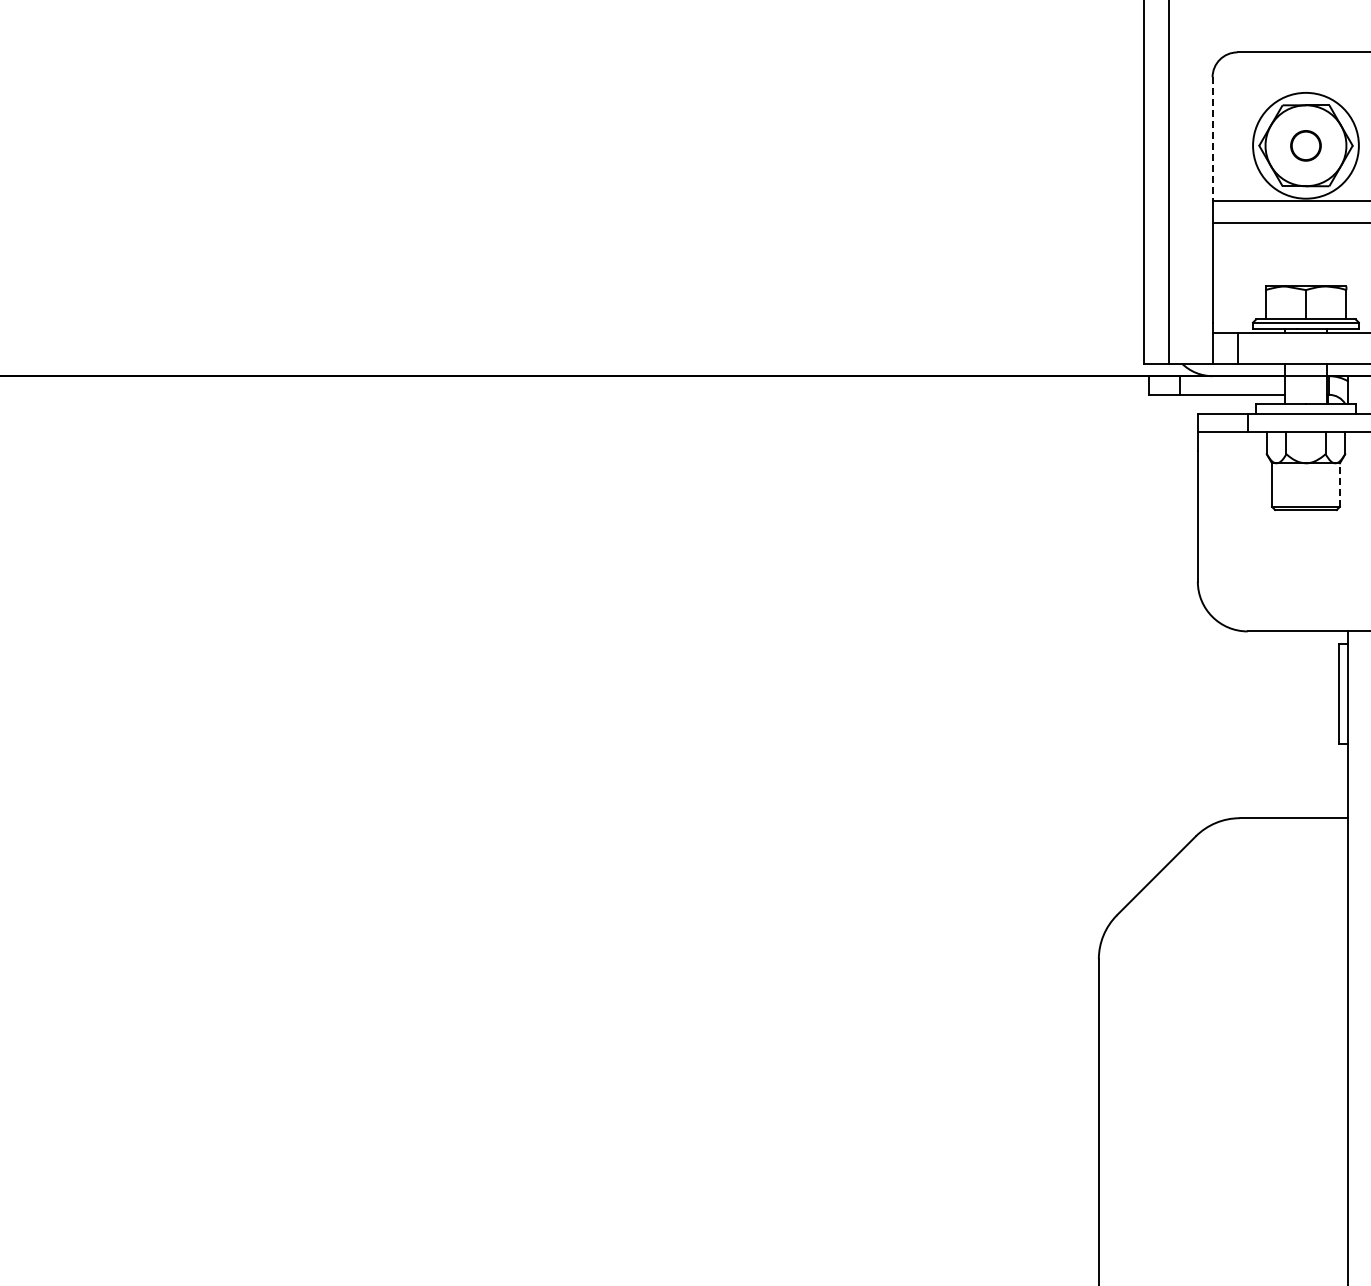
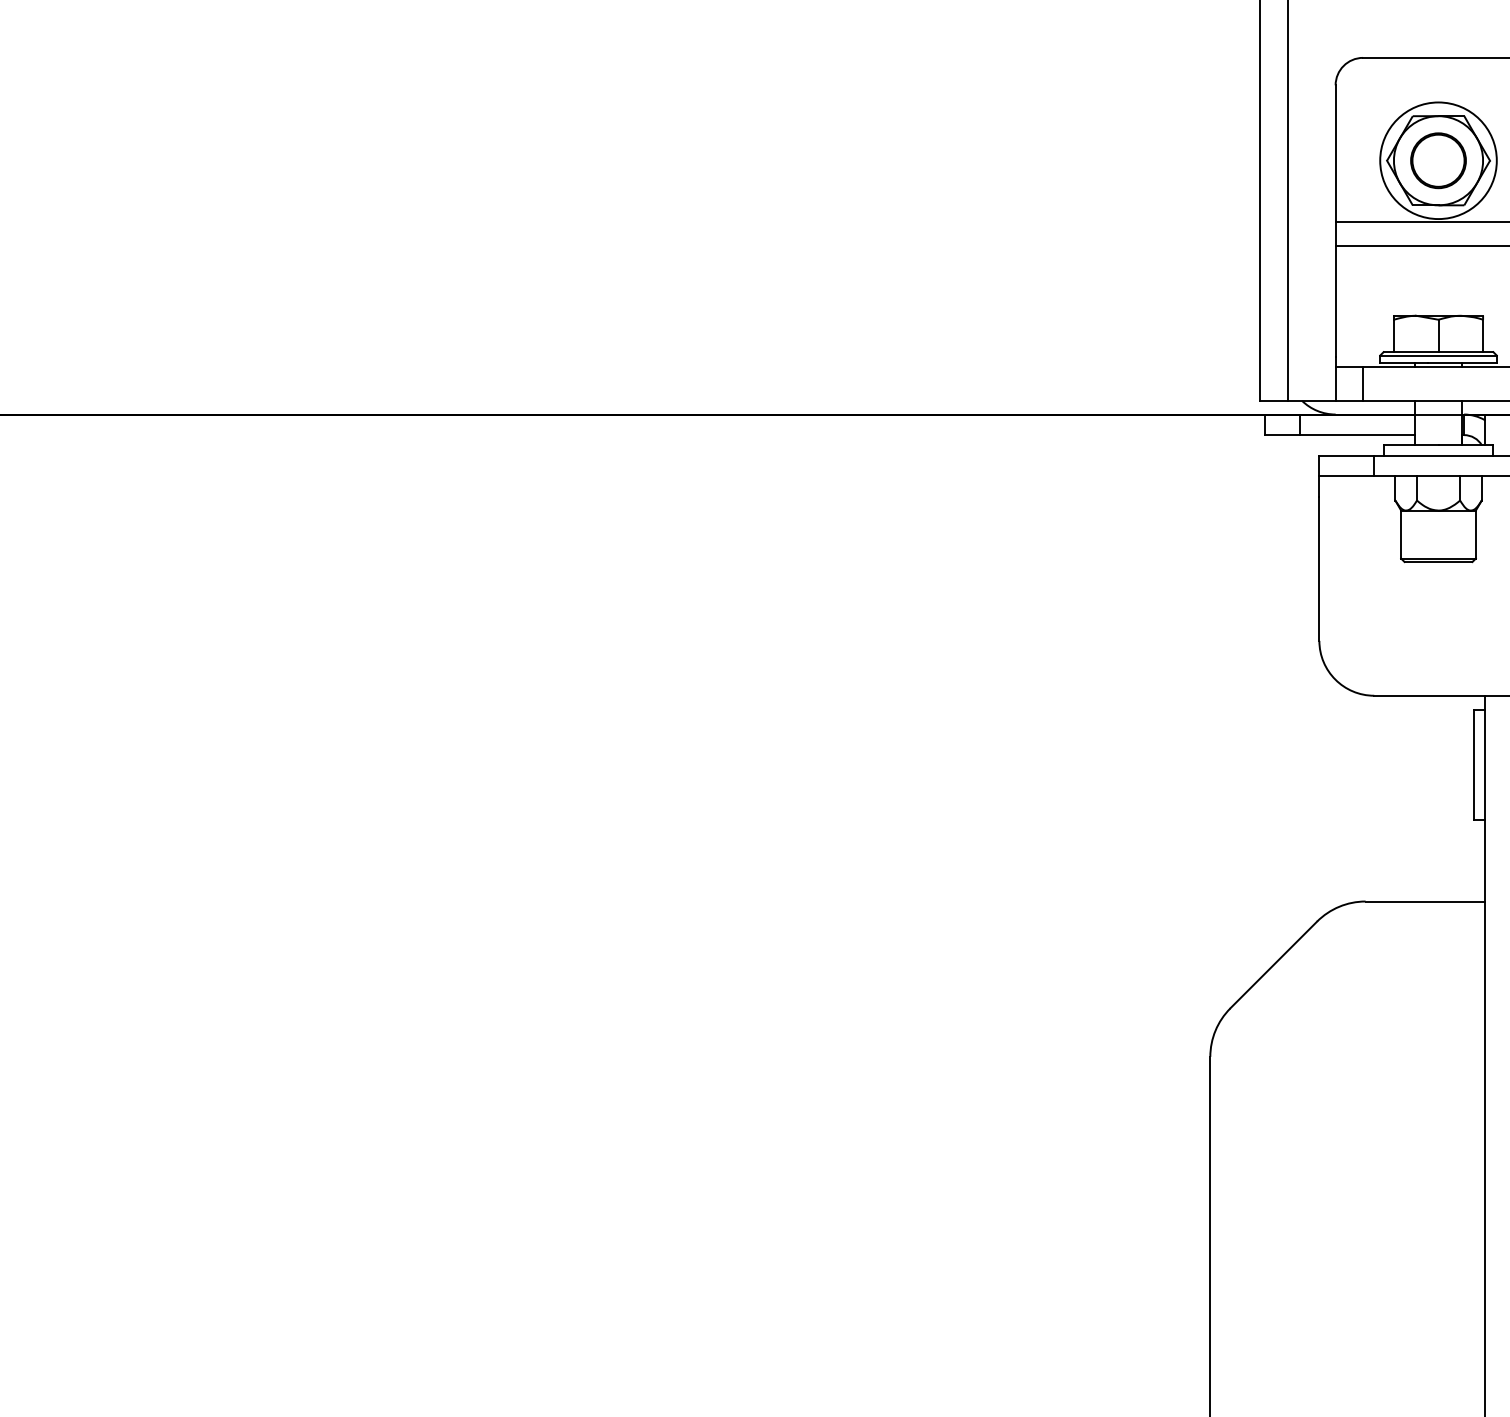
line: (1212, 139) -> (1335, 153), dashed -> solid
circle: (1305, 145) -> (1437, 160), size x1.67
line: (1339, 485) -> (1475, 534), dashed -> solid

